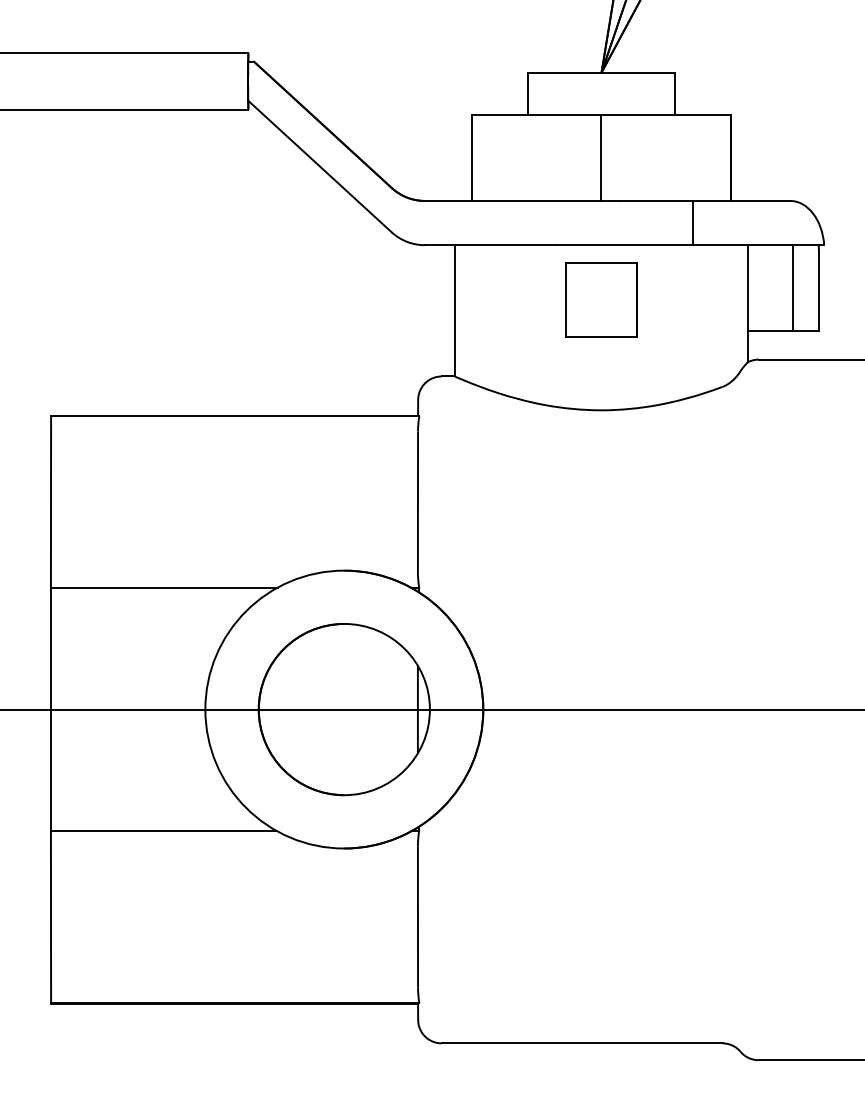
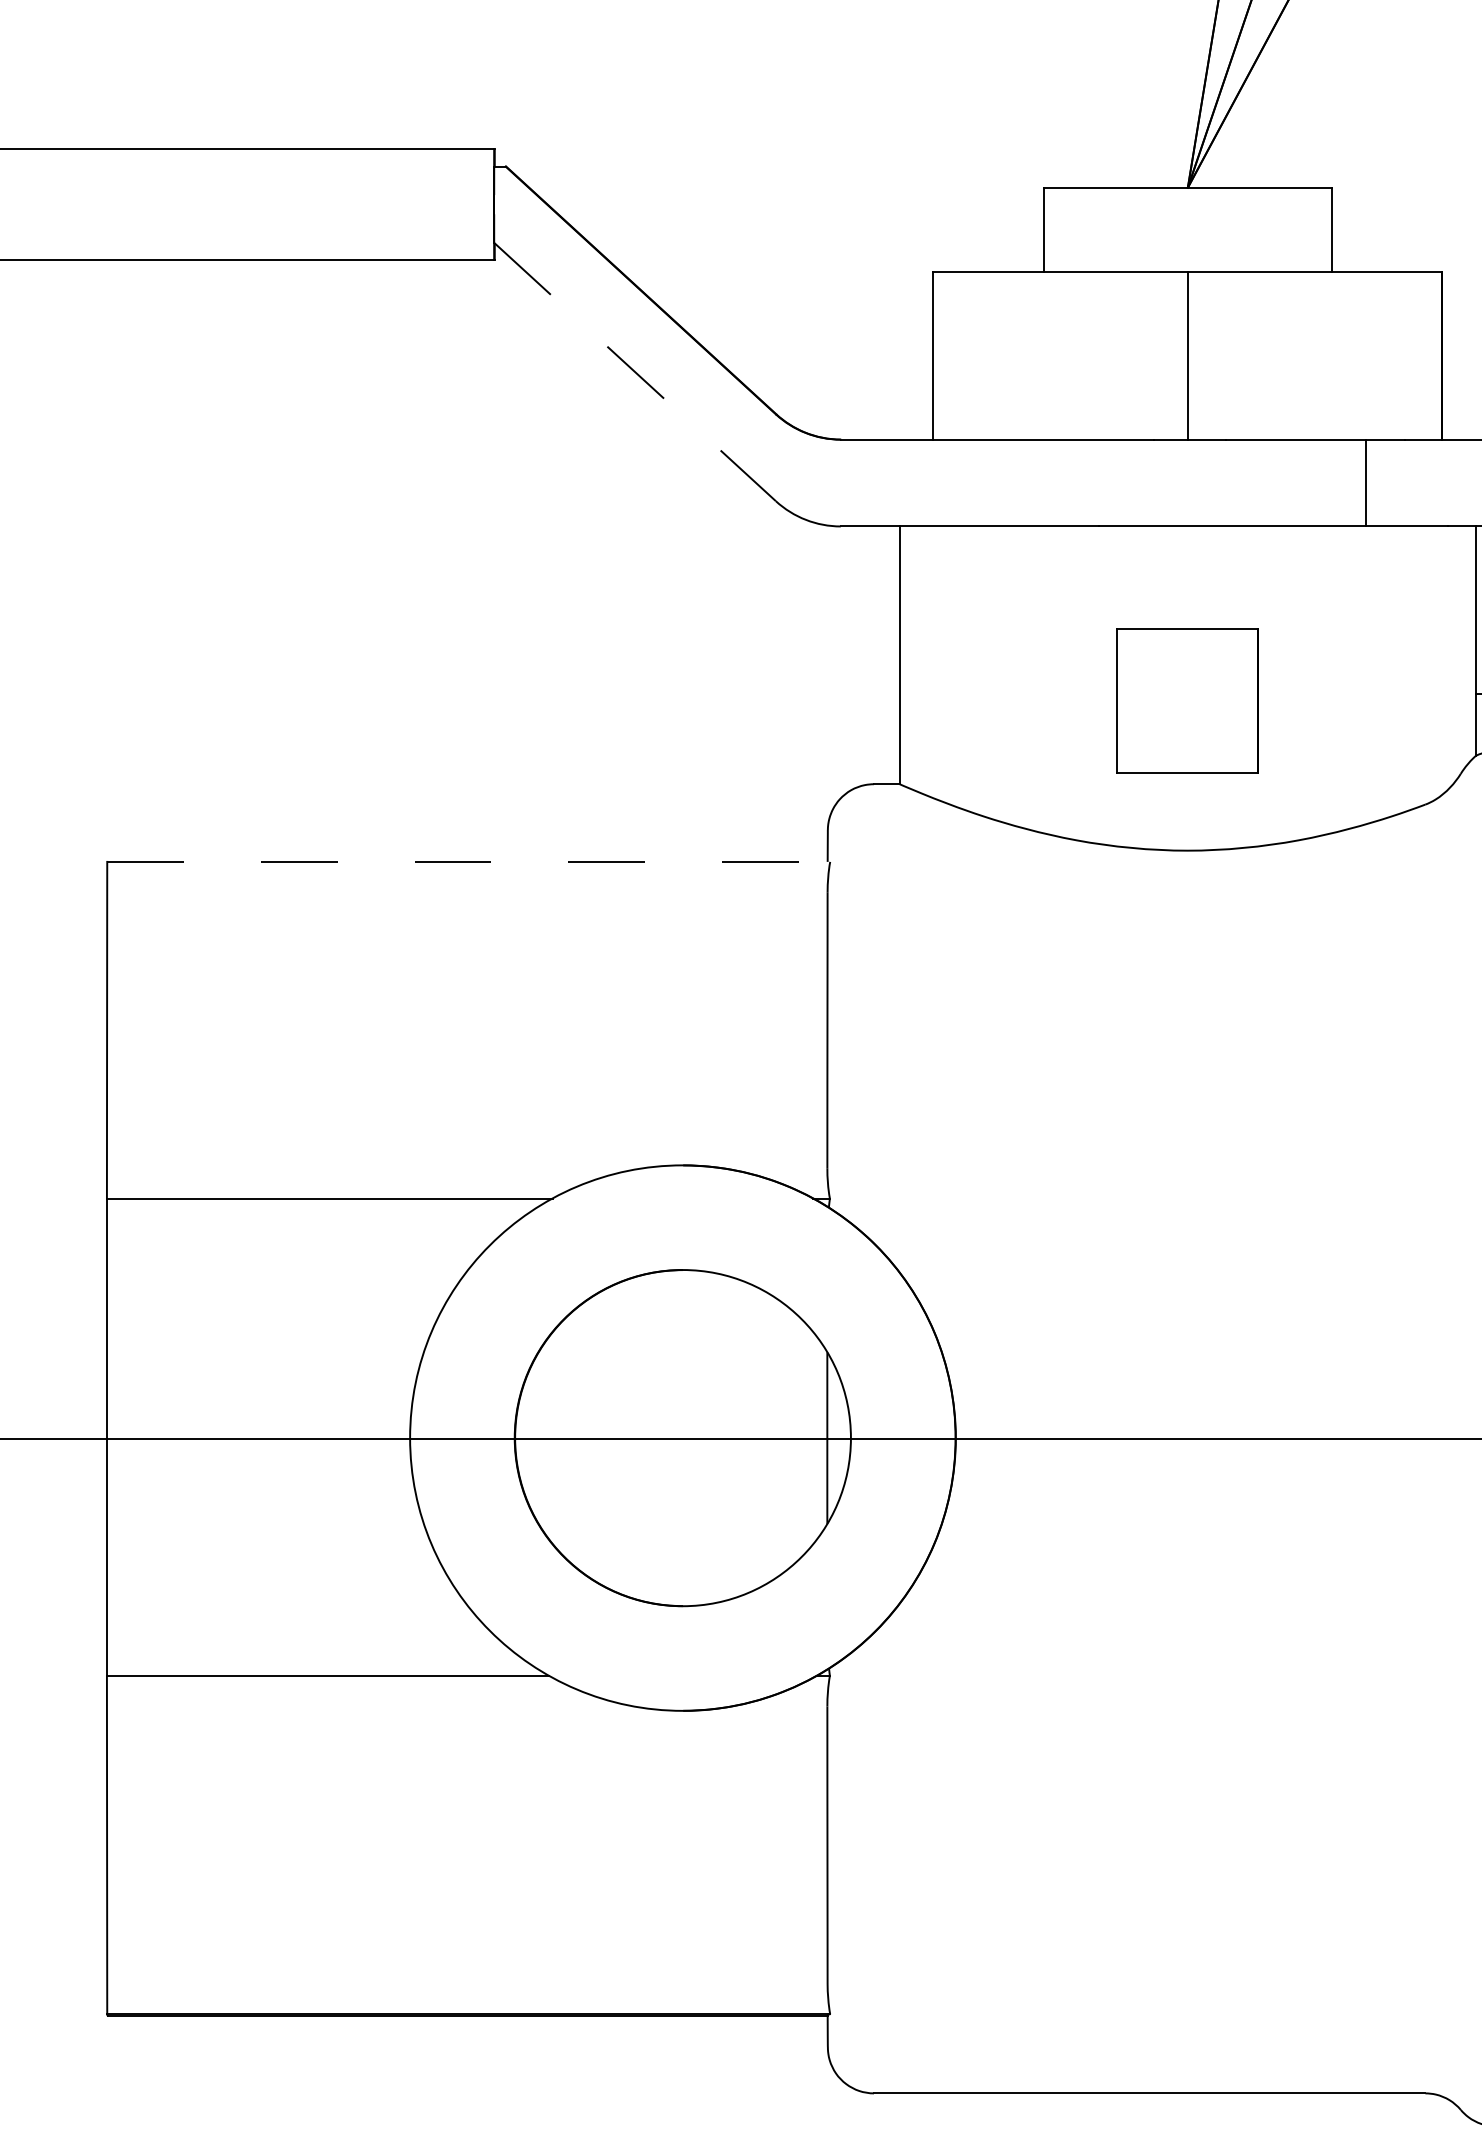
line: (320, 166) -> (636, 371), solid -> dashed
part: (601, 299) -> (1187, 699), moved
line: (235, 416) -> (469, 862), solid -> dashed

